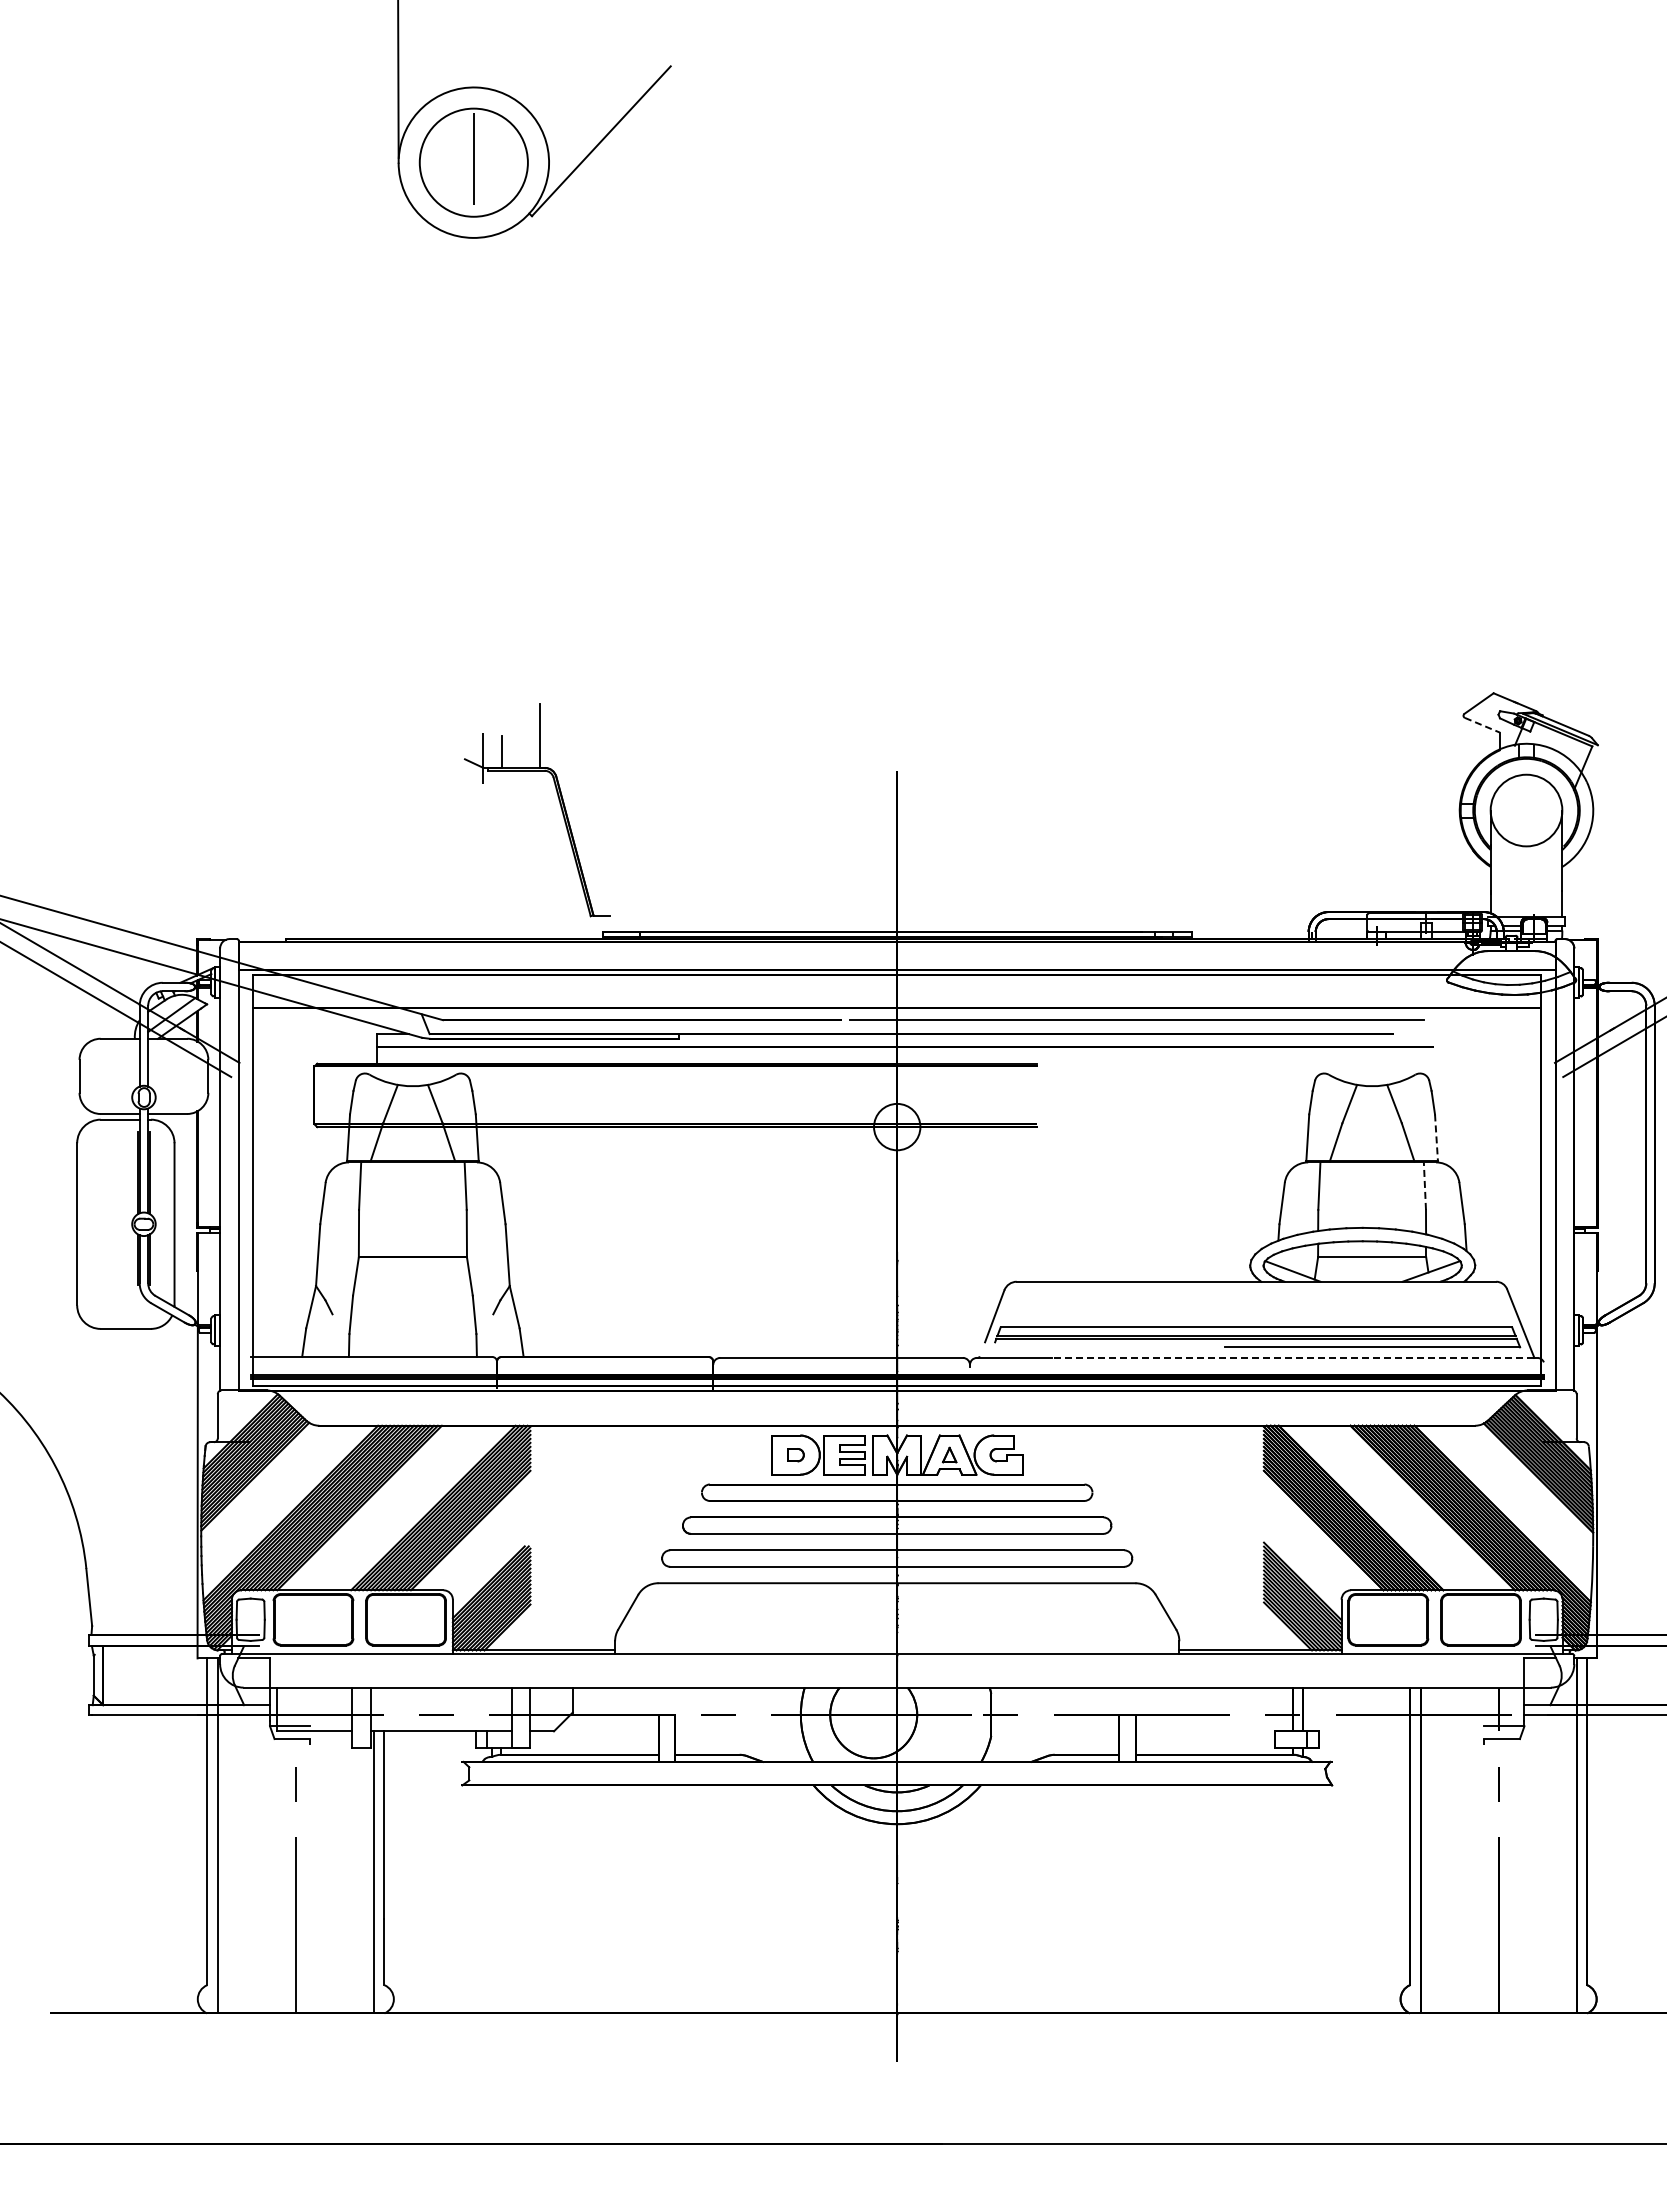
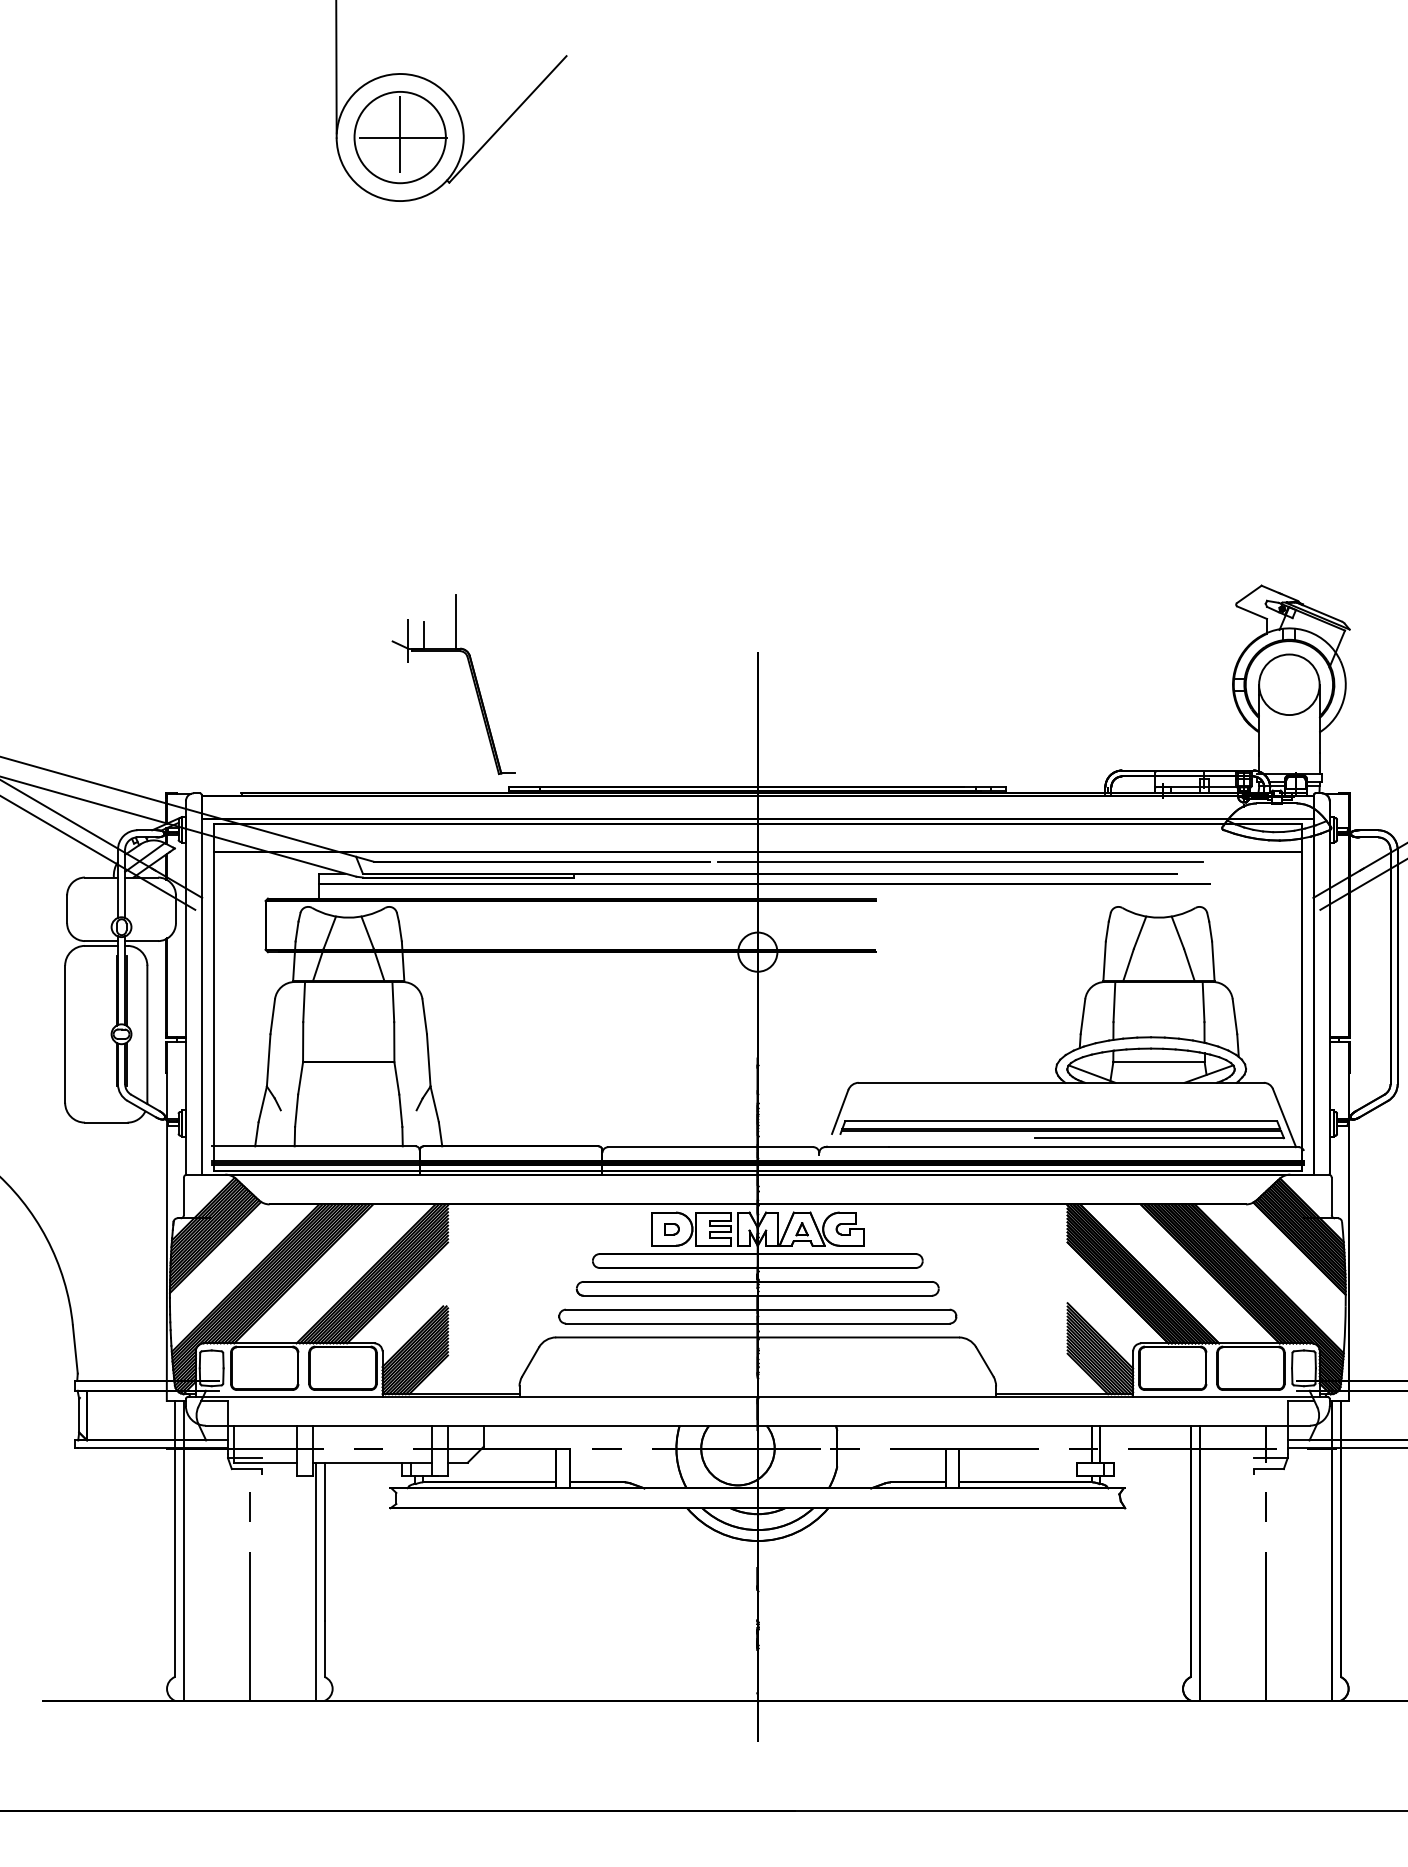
line: (477, 162) -> (403, 137), added
line: (1482, 725) -> (1252, 612), dashed -> solid
line: (1436, 1137) -> (1213, 960), dashed -> solid
line: (1424, 1186) -> (1203, 1002), dashed -> solid
line: (1292, 1357) -> (1091, 1146), dashed -> solid

